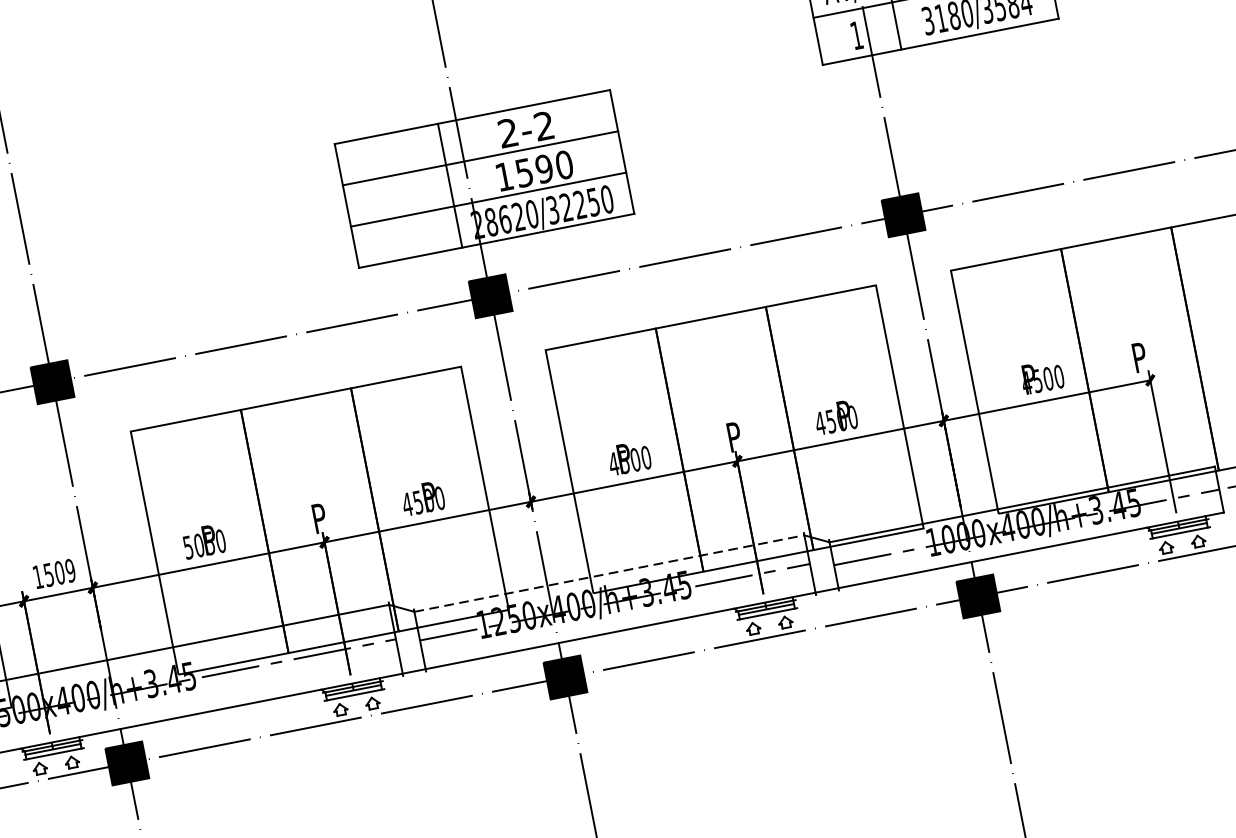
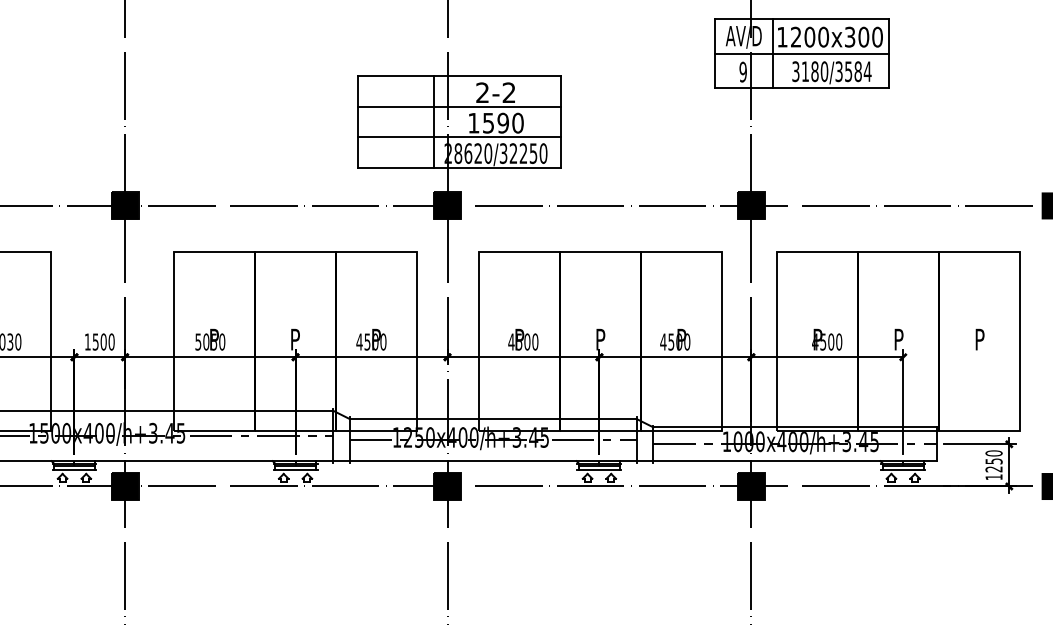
text: (855, 34) -> (742, 71), 1 -> 9
text: (70, 570) -> (111, 341), 1509 -> 1500
line: (609, 572) -> (493, 418), dashed -> solid

